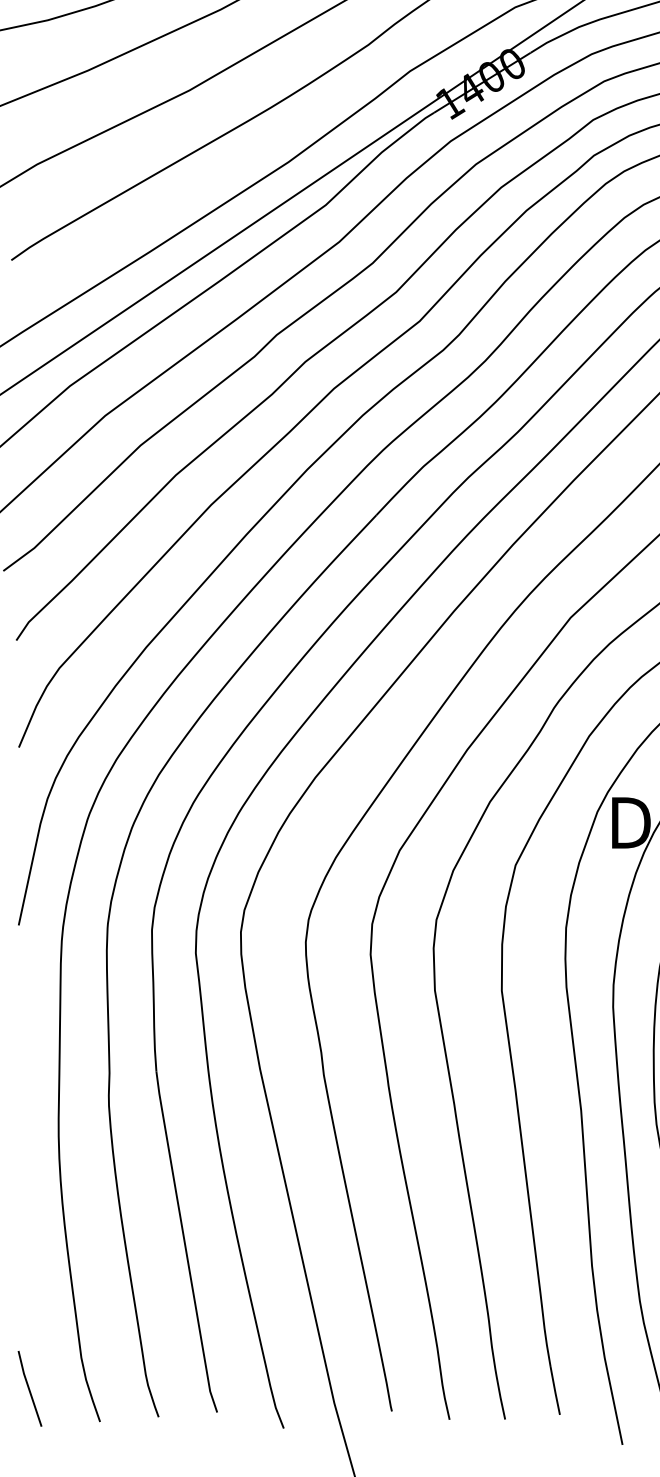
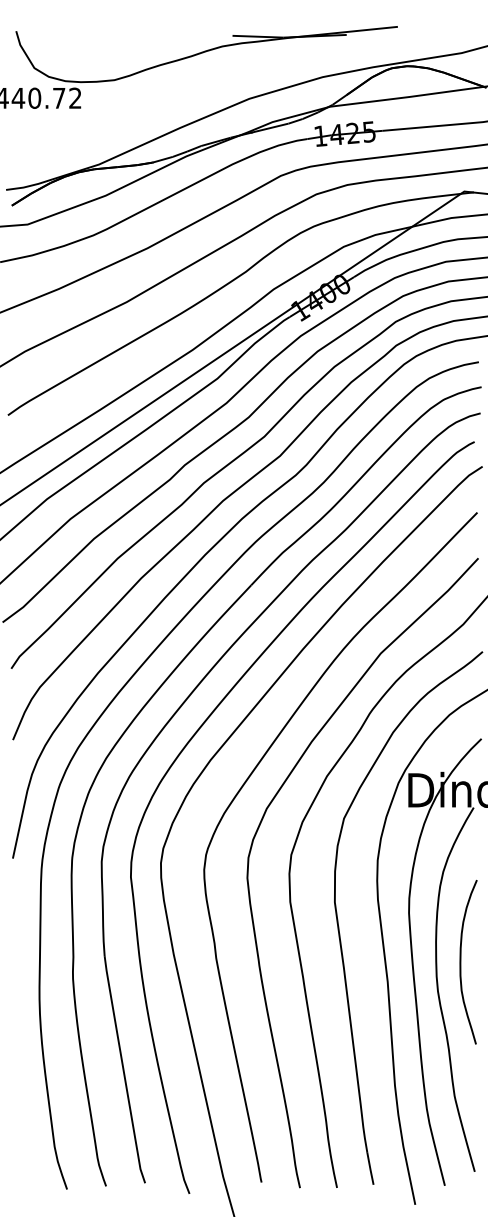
line: (30, 1388) -> (20, 1167), removed

